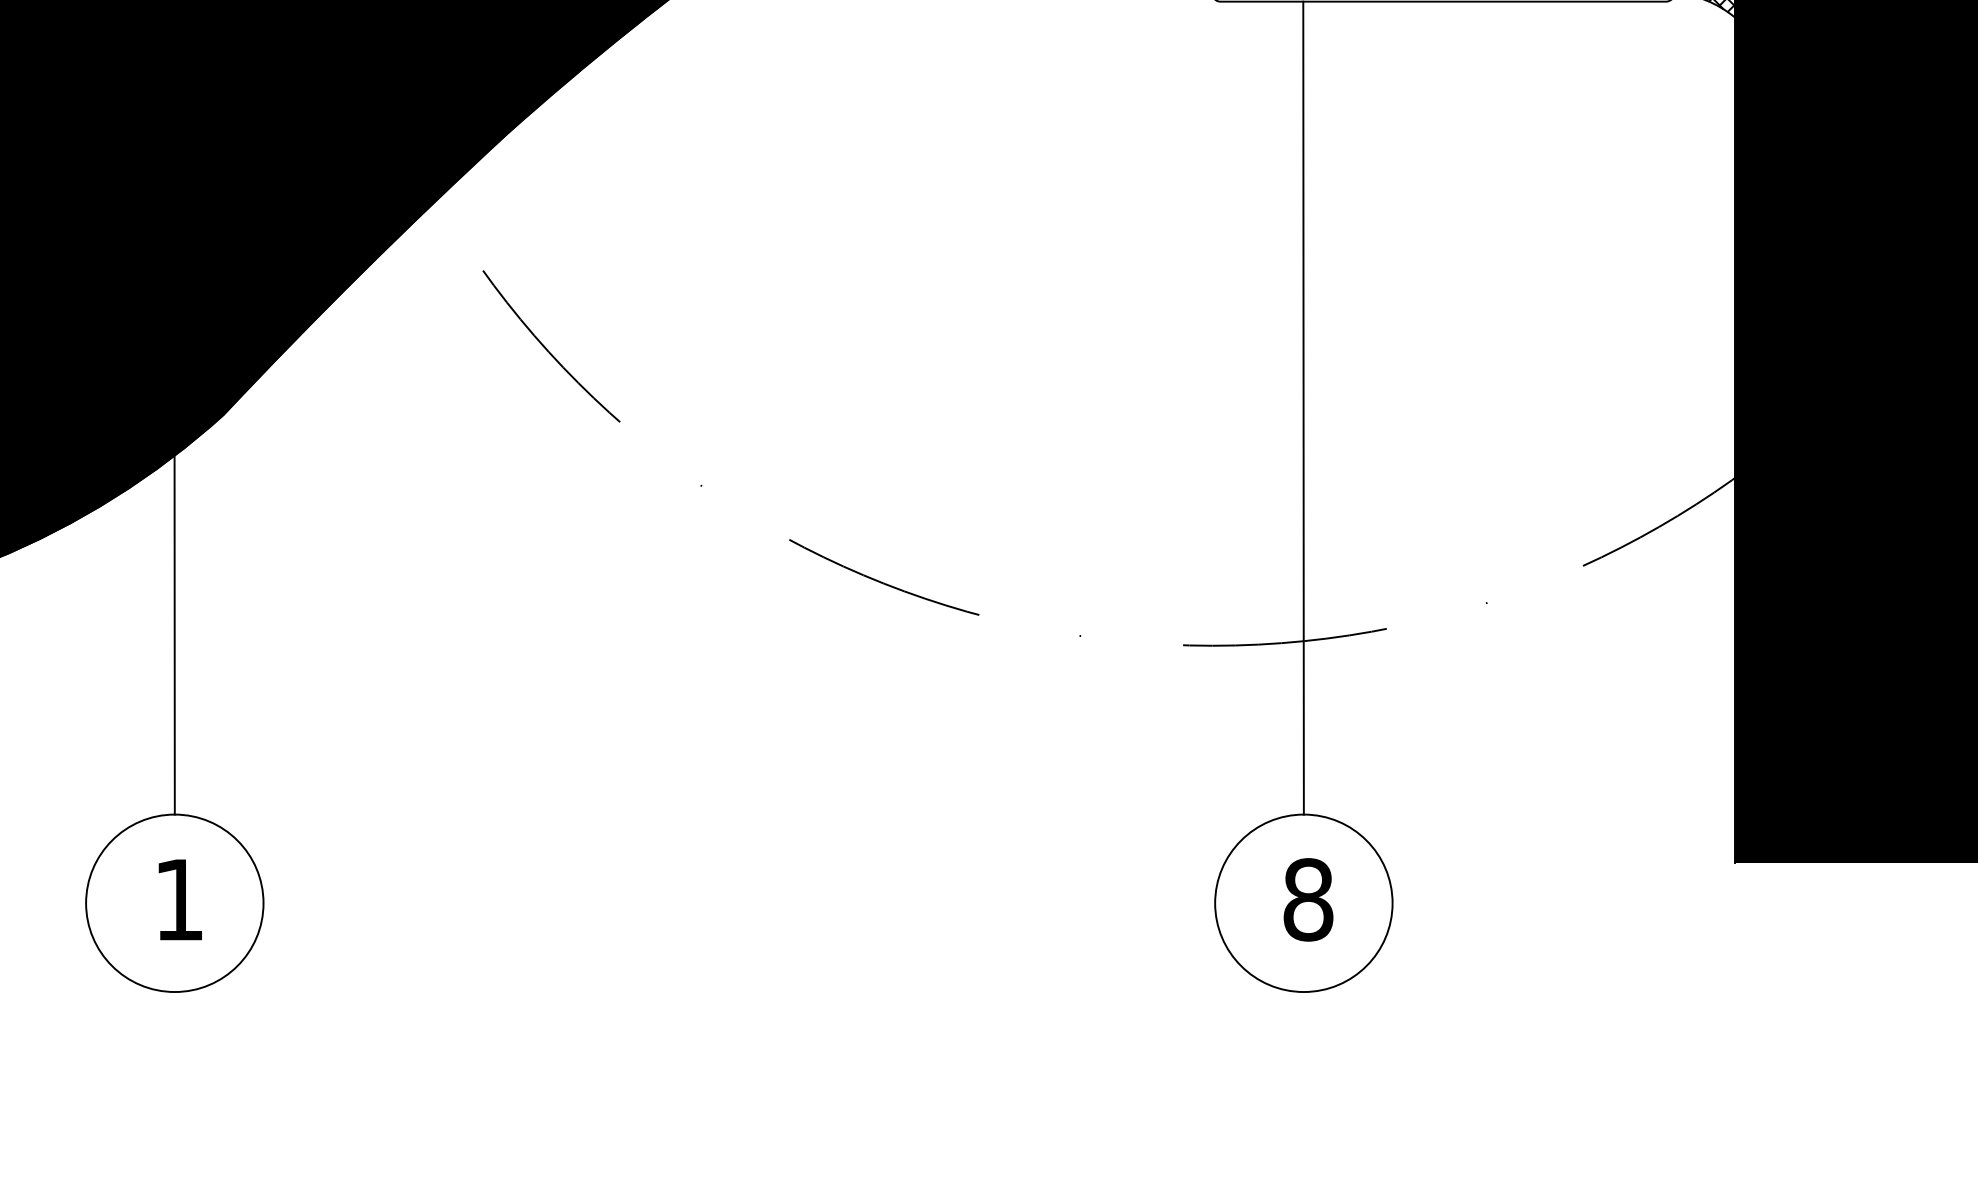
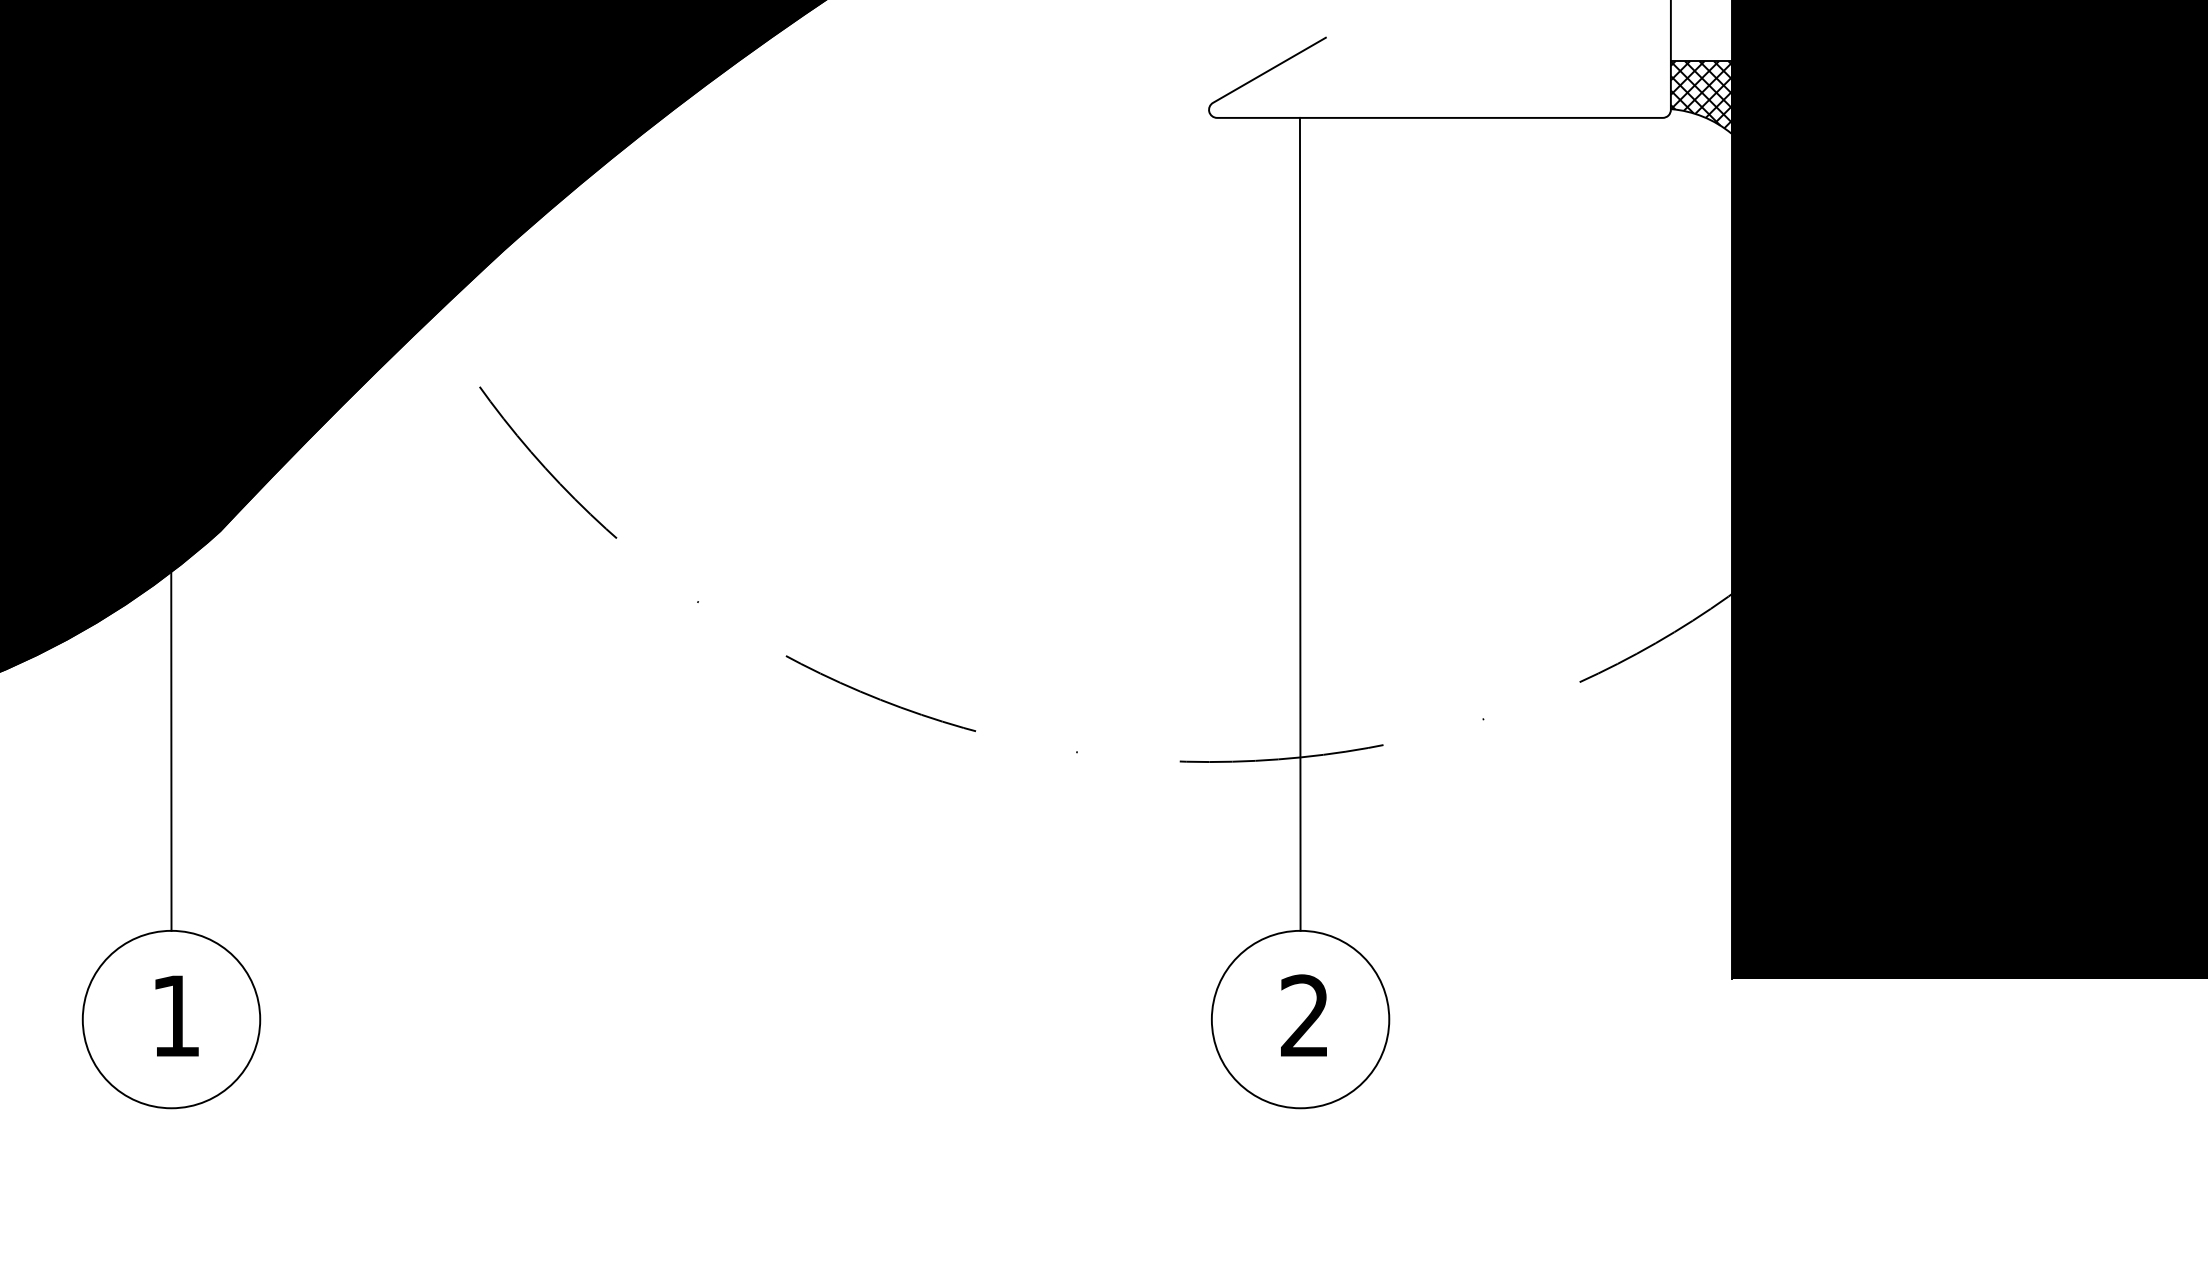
text: (1308, 899) -> (1305, 1015), 8 -> 2

